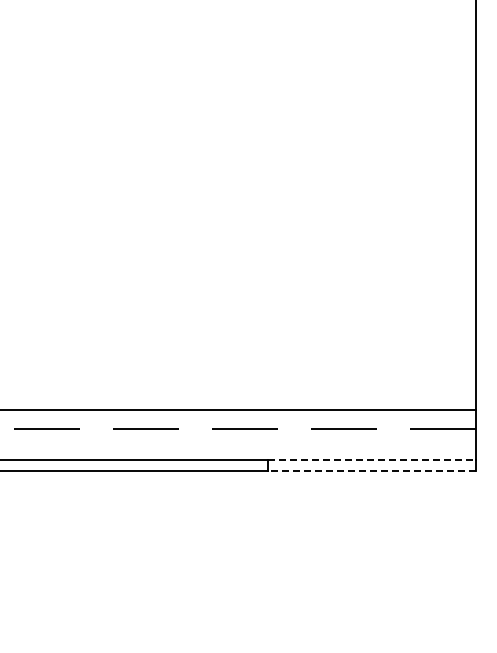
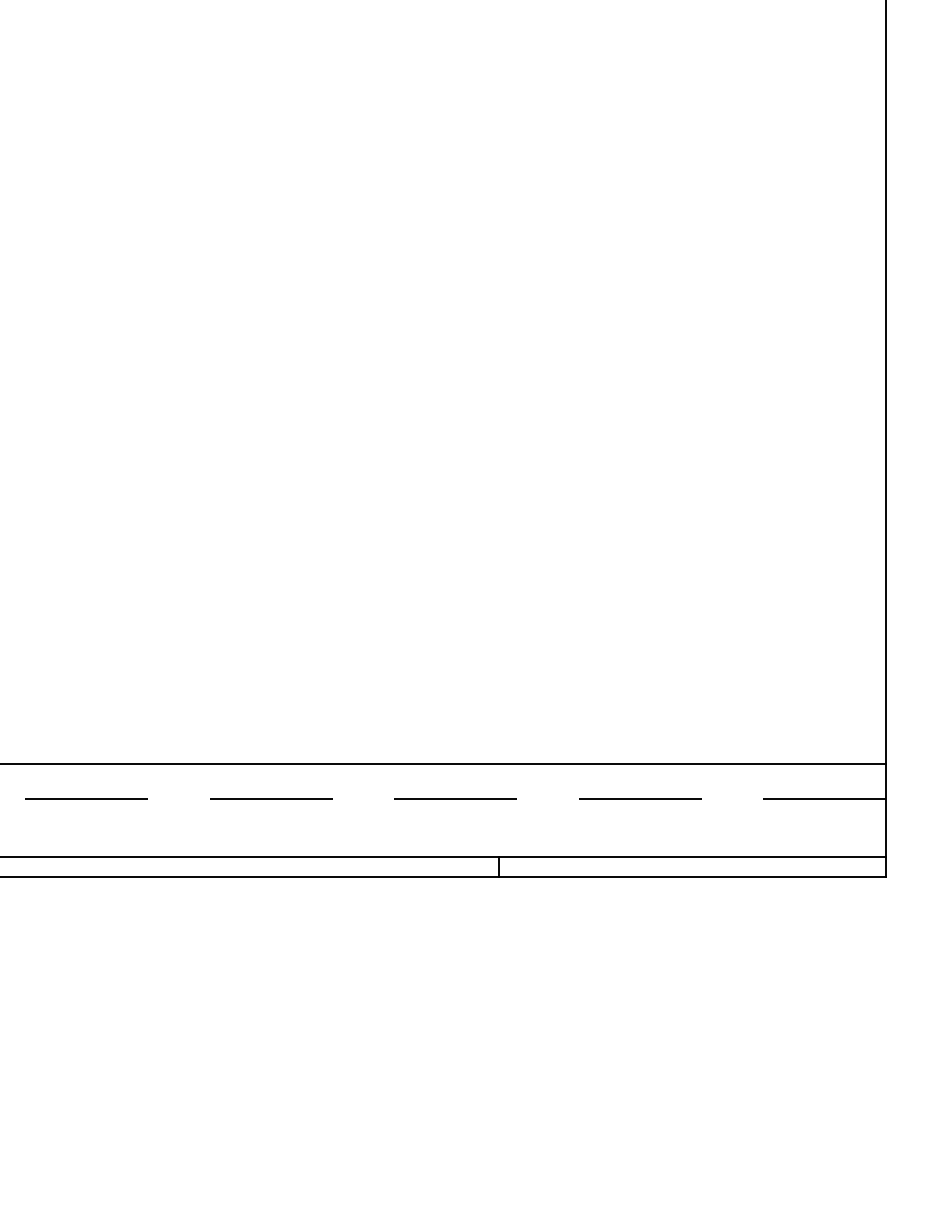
line: (372, 460) -> (693, 857), dashed -> solid
line: (371, 470) -> (691, 876), dashed -> solid

